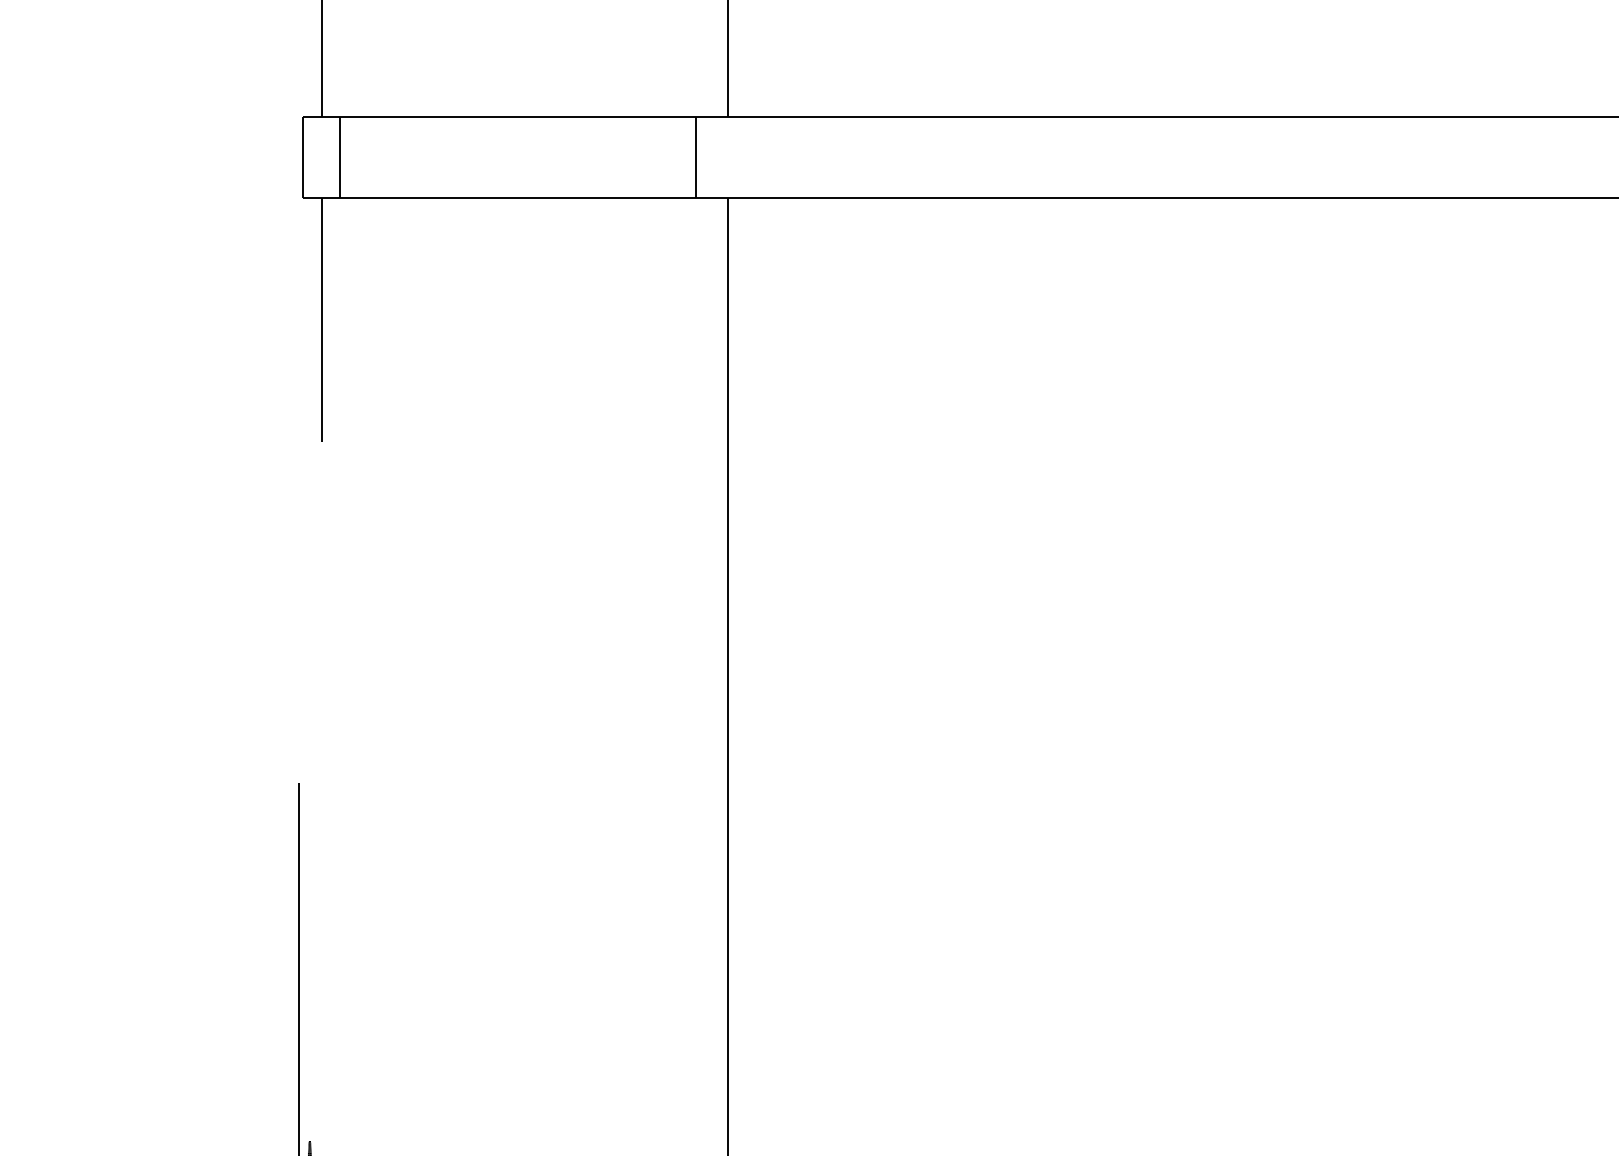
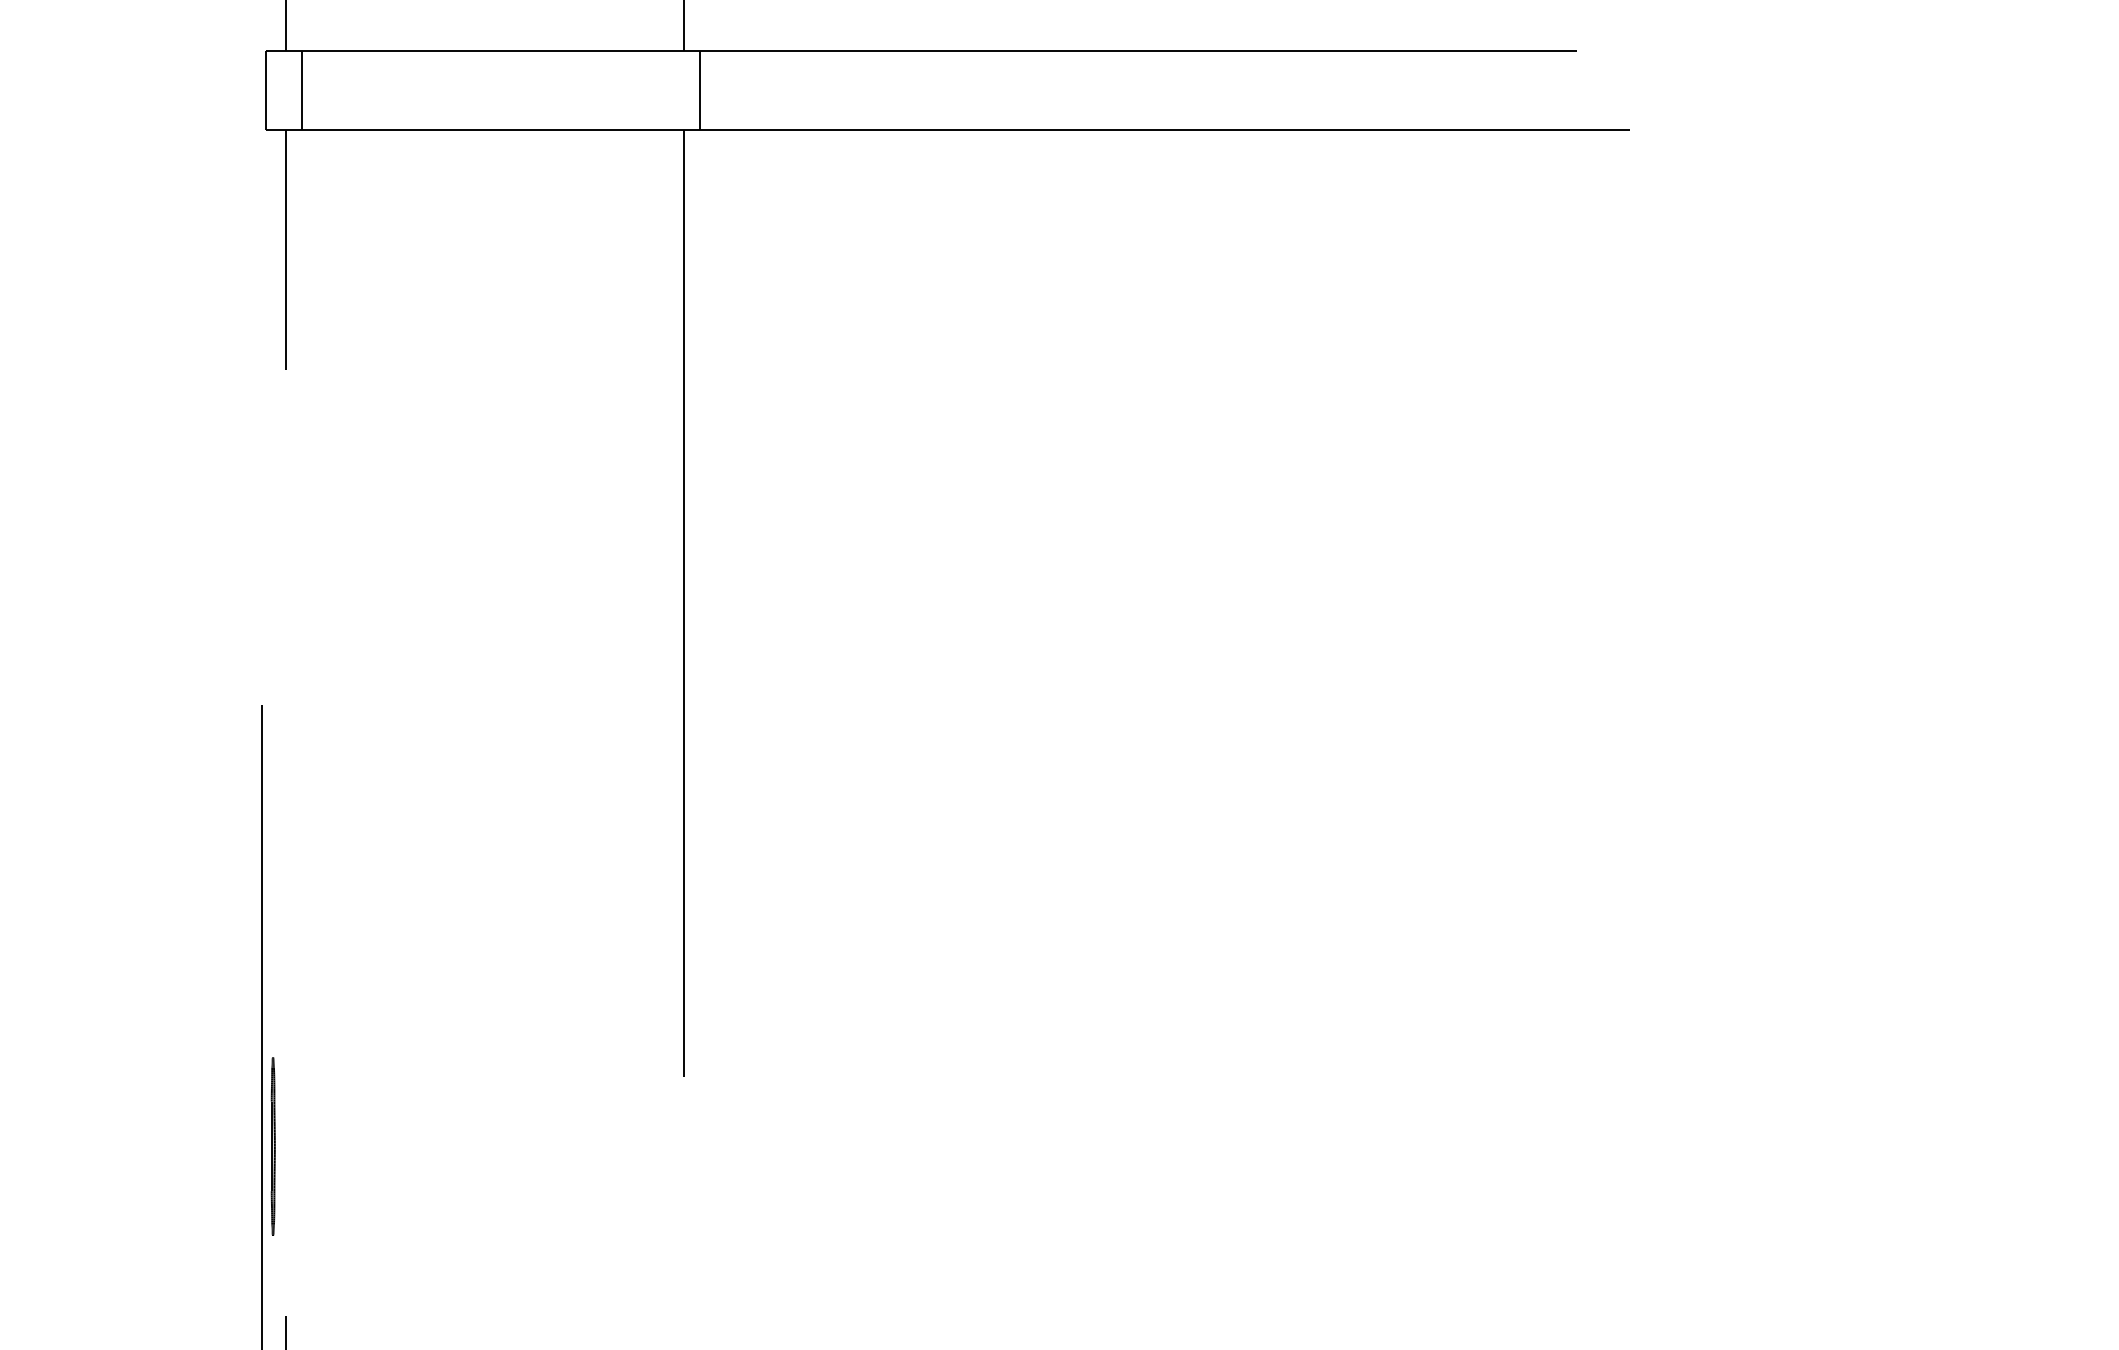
line: (695, 157) -> (700, 90), moved

